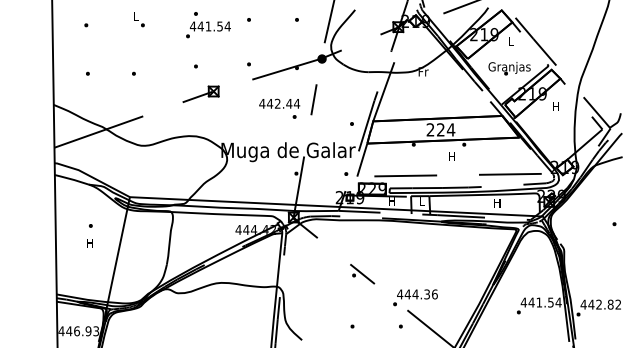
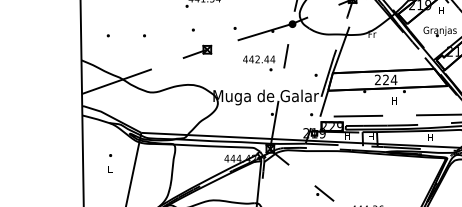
text: (510, 41) -> (440, 10), L -> H
text: (421, 201) -> (370, 136), L -> H
text: (89, 243) -> (109, 169), H -> L

